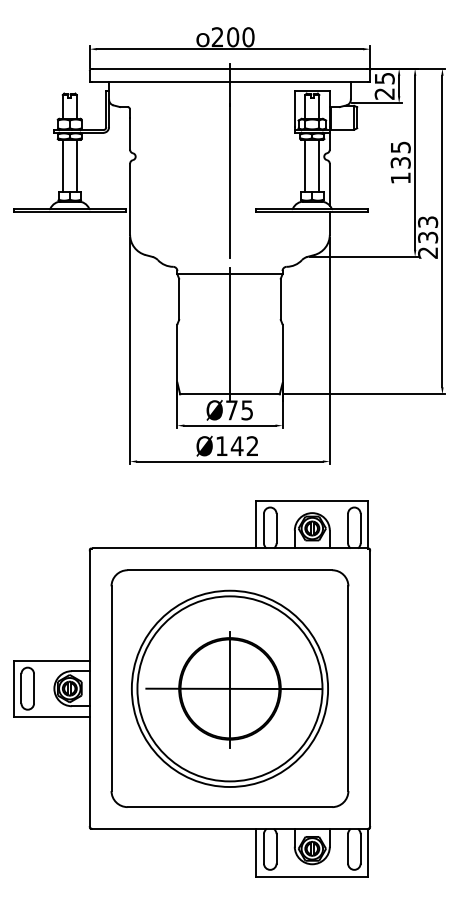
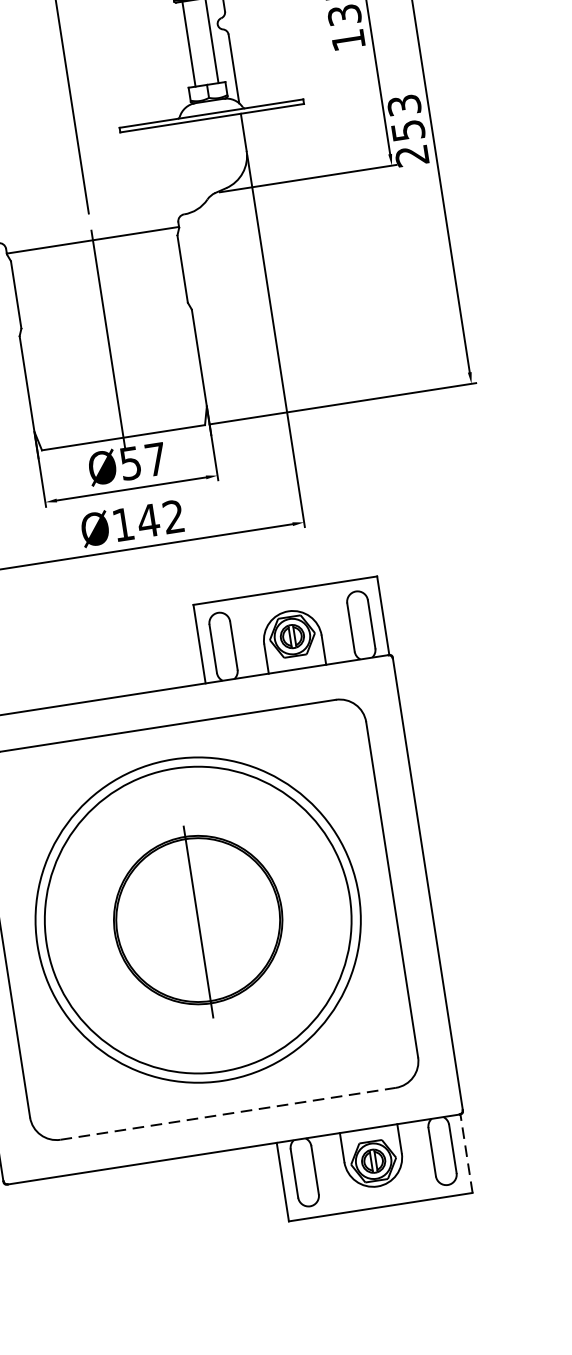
text: (427, 236) -> (407, 129), 233 -> 253
text: (239, 410) -> (143, 461), Ø75 -> Ø57
line: (234, 688) -> (205, 918), removed
line: (230, 807) -> (229, 1114), solid -> dashed
line: (368, 852) -> (466, 1152), solid -> dashed

